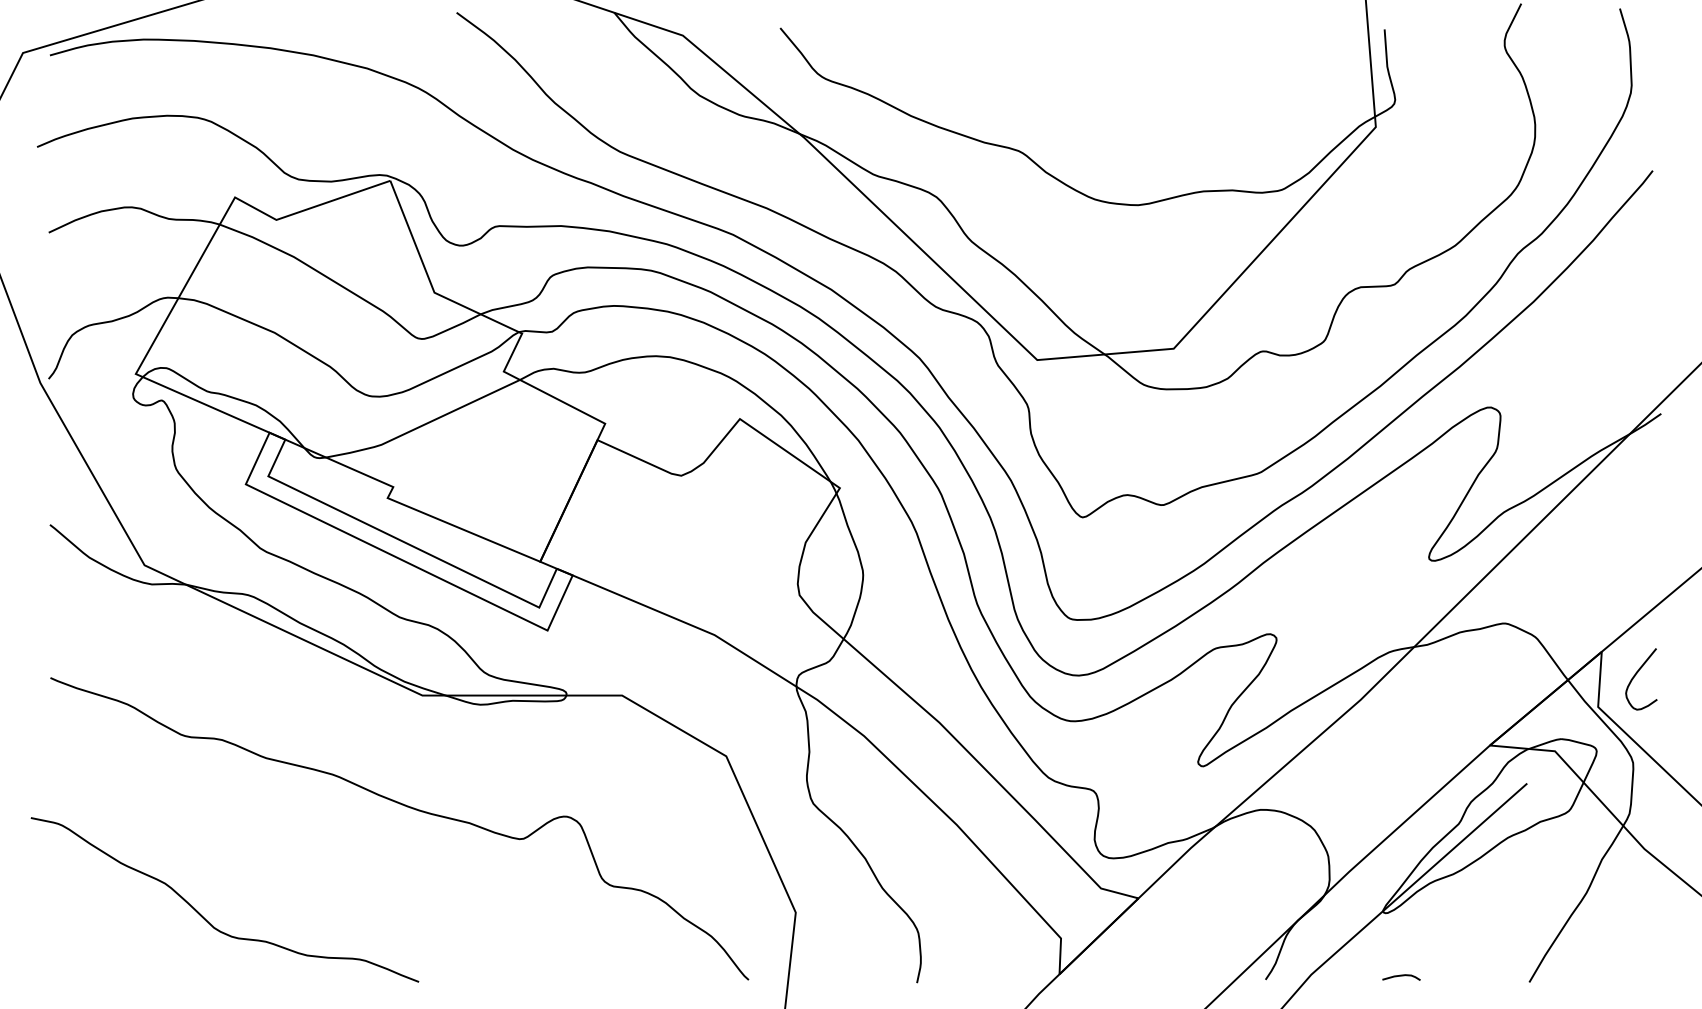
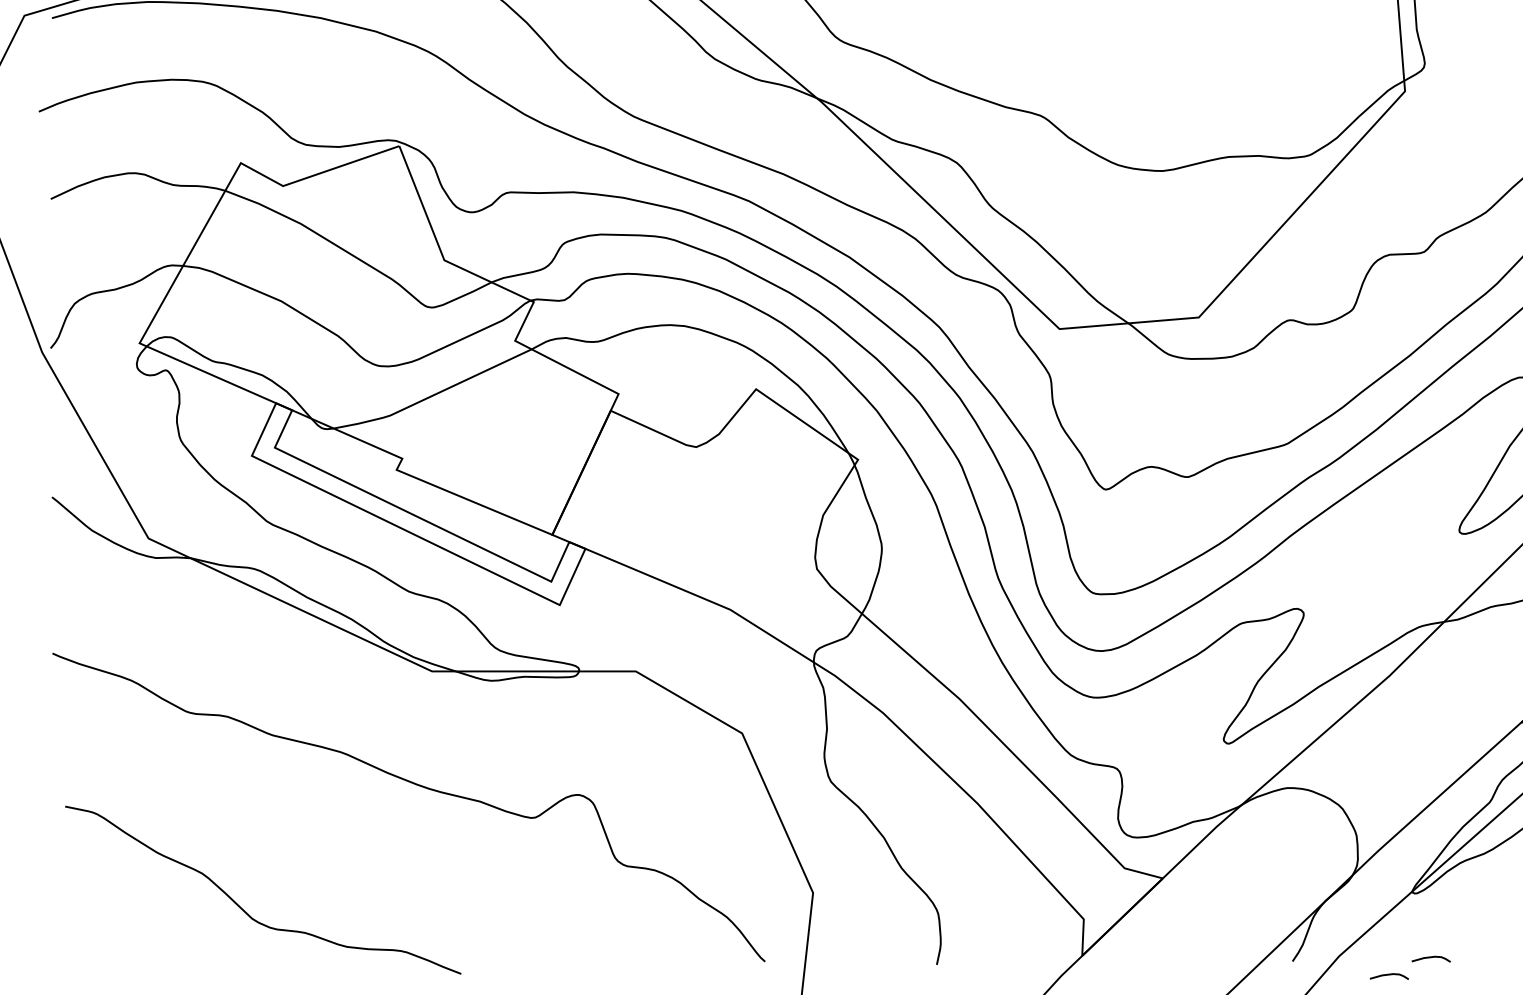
curve: (205, 918) -> (243, 909), moved
curve: (1360, 993) -> (1389, 975), added

